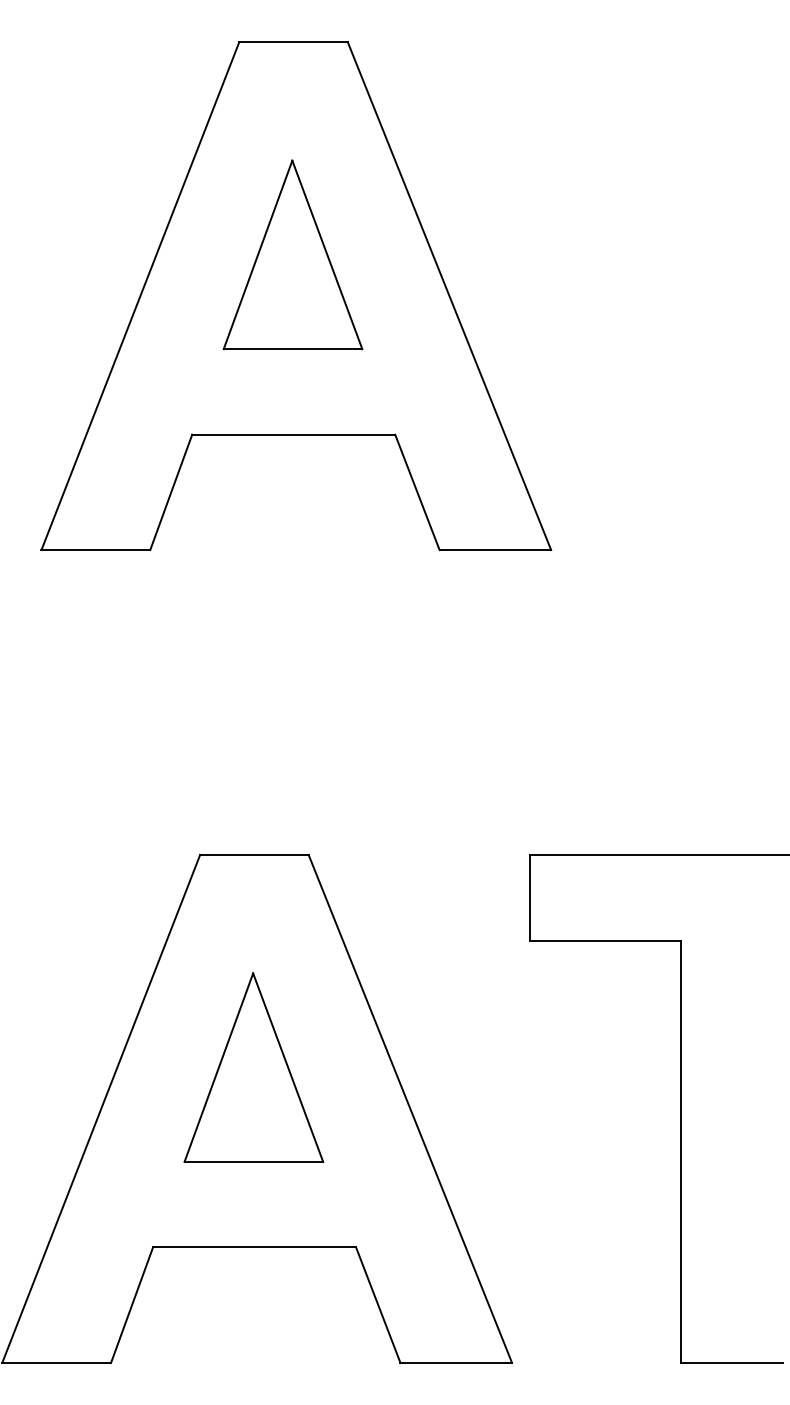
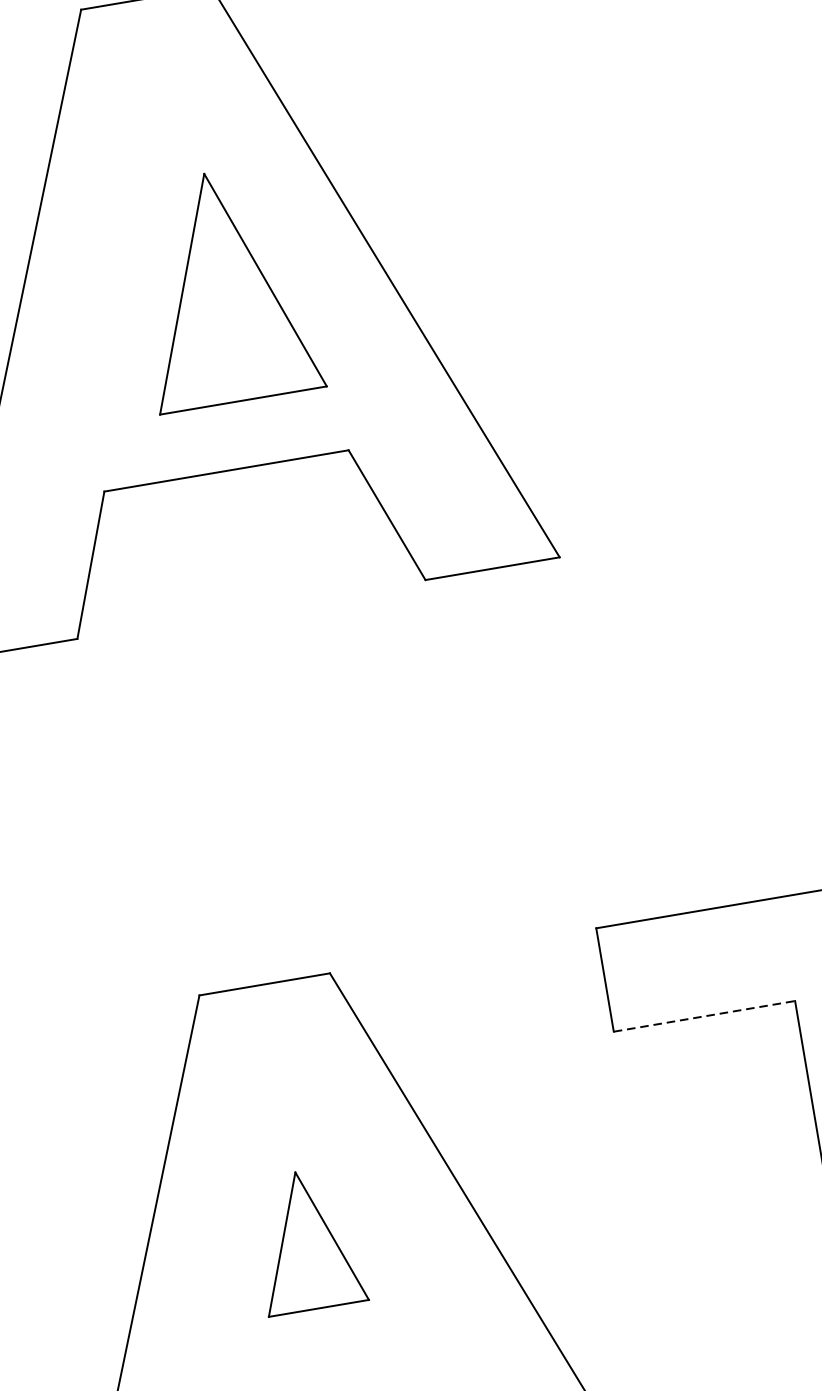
part: (292, 254) -> (223, 286), moved
line: (605, 940) -> (704, 1015), solid -> dashed
part: (253, 1067) -> (306, 1240), size x0.6

